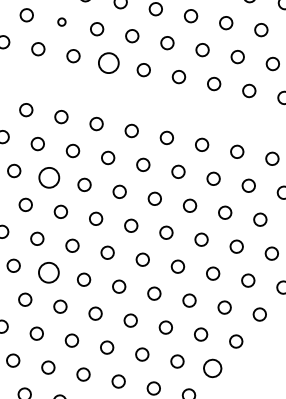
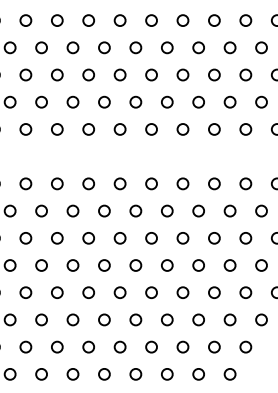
circle: (62, 21) -> (41, 101), size x1.67
circle: (108, 63) -> (88, 129), size x0.62
circle: (49, 178) -> (57, 238), size x0.62
circle: (48, 272) -> (72, 319), size x0.62
circle: (211, 368) -> (229, 374), size x0.71

